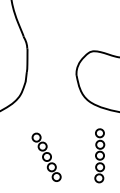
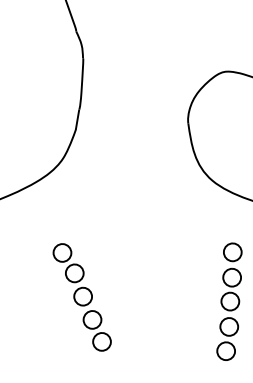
part: (46, 156) -> (82, 295), moved

